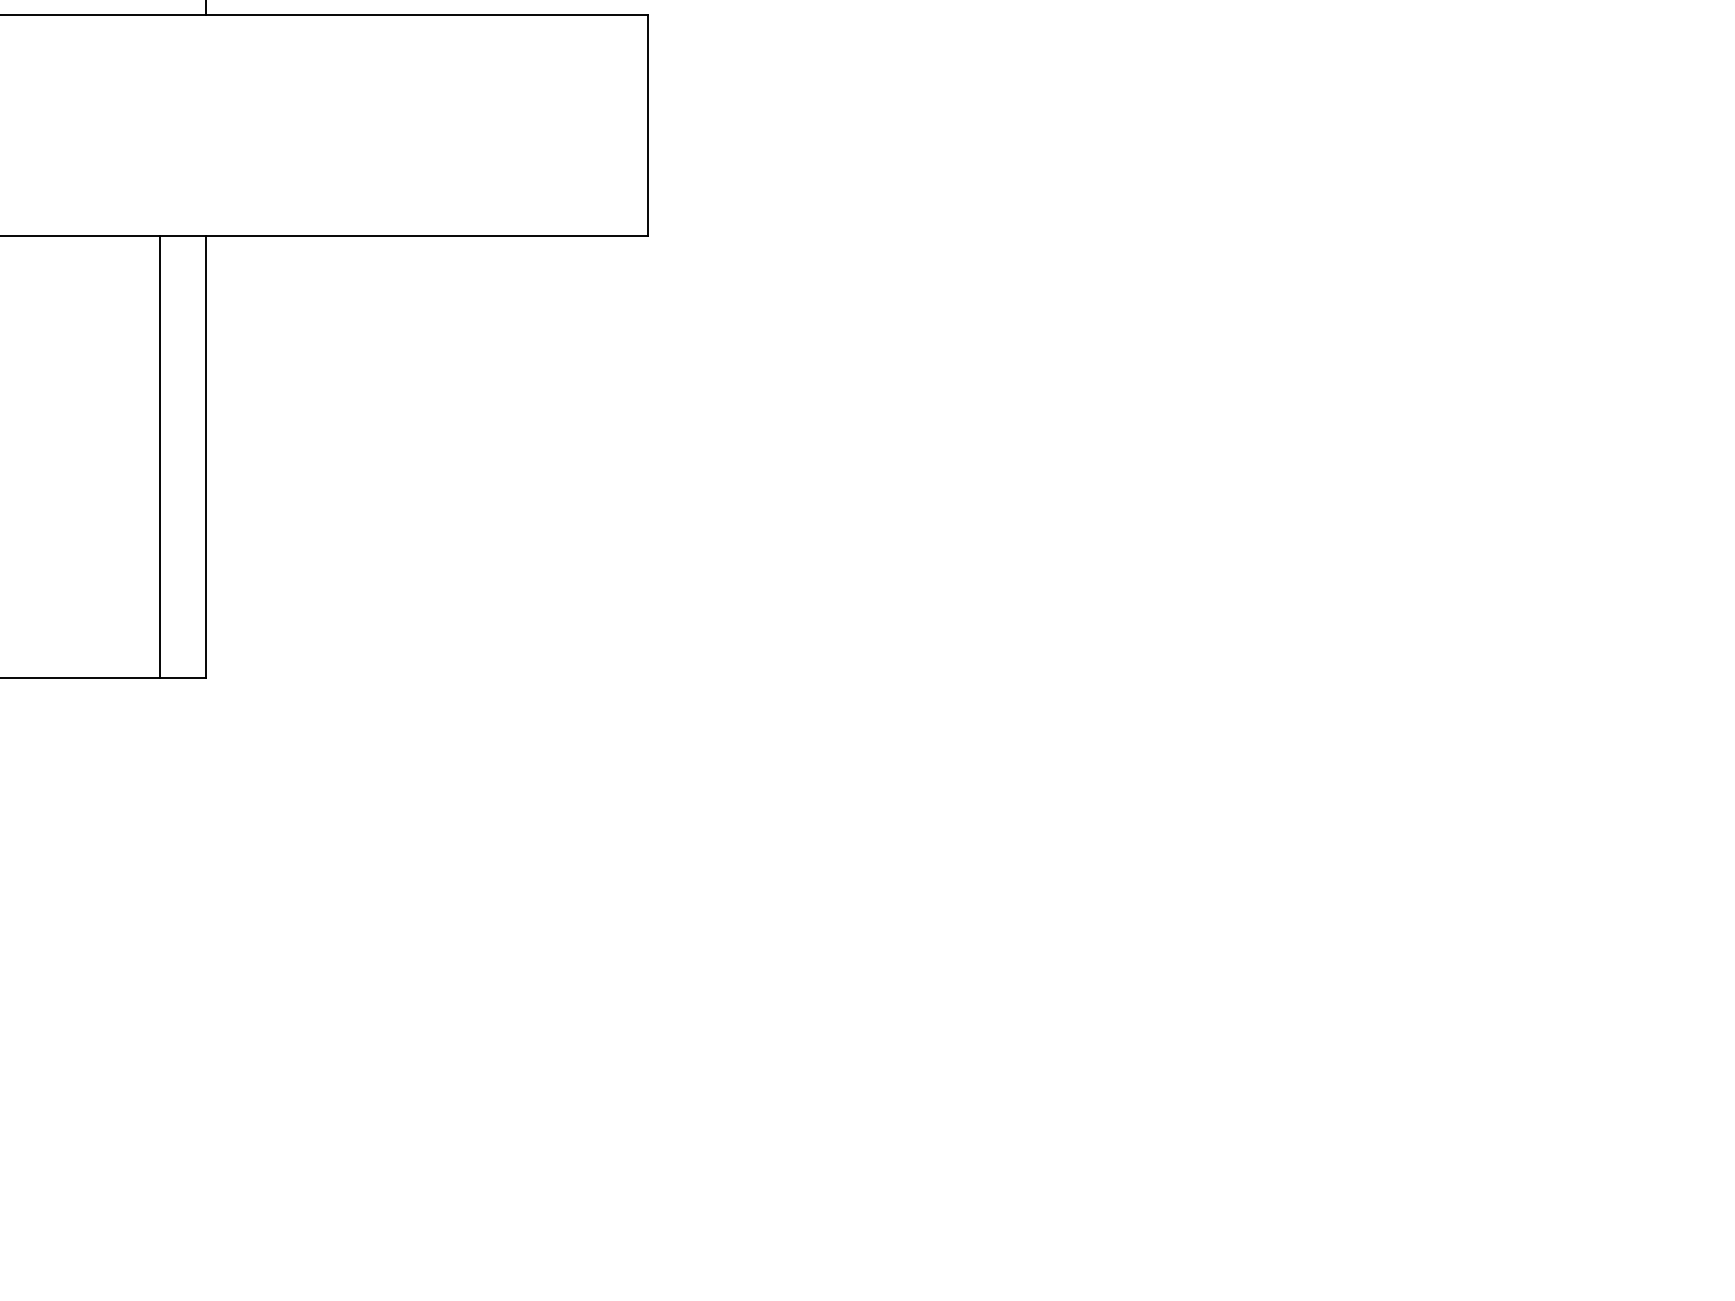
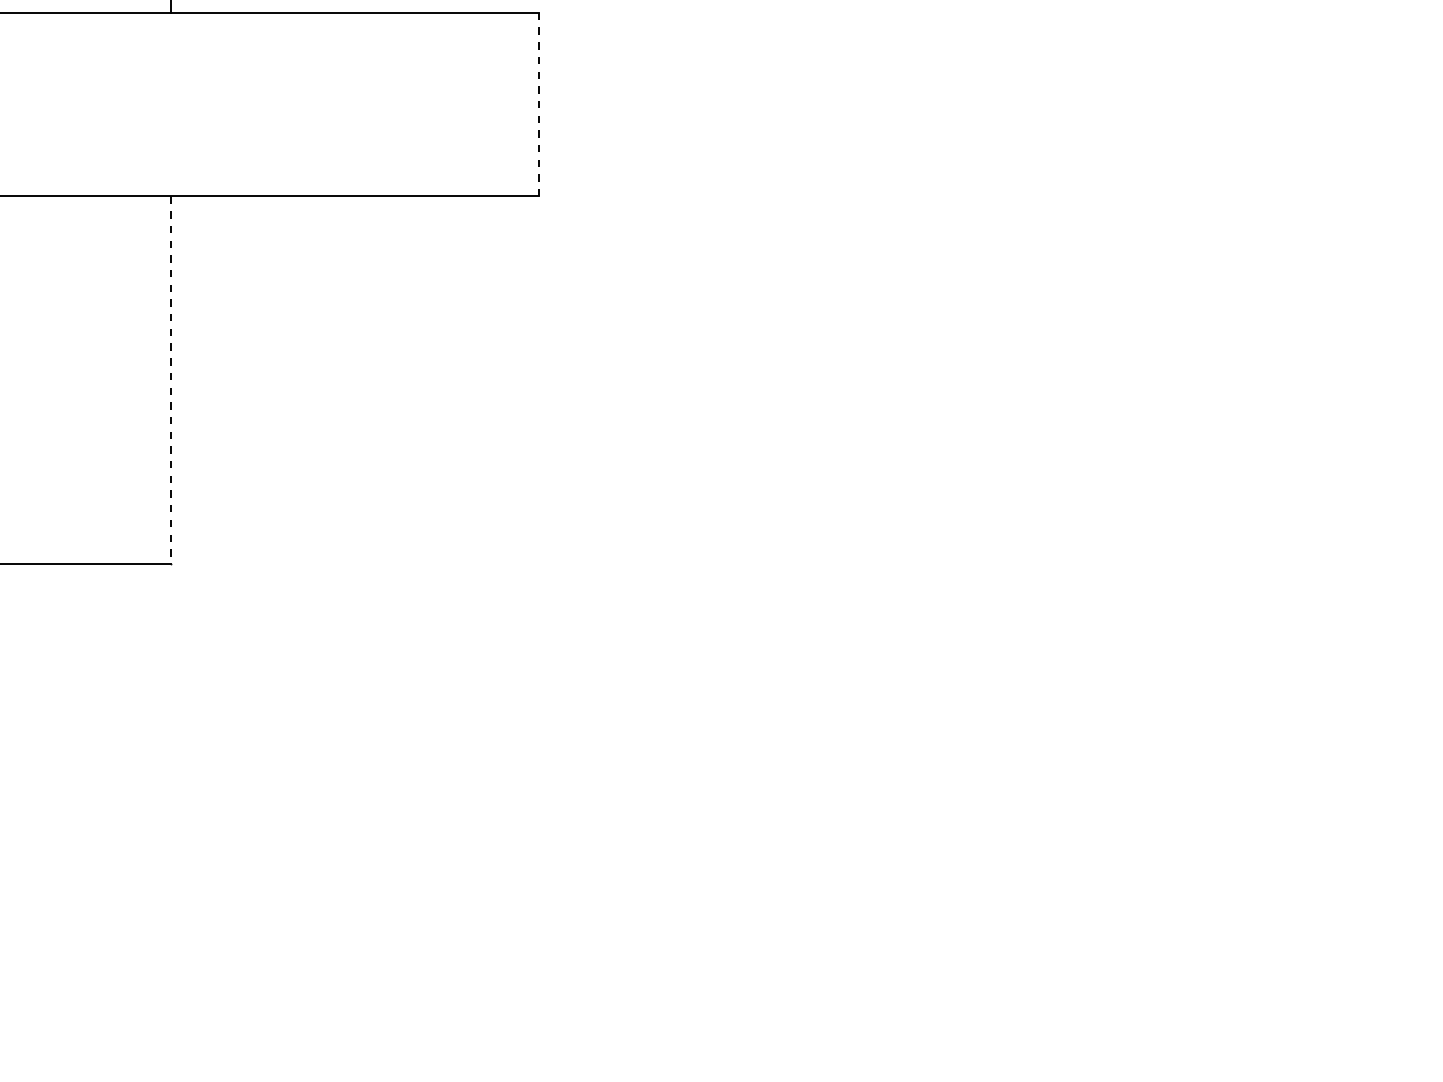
line: (647, 125) -> (538, 104), solid -> dashed
line: (160, 457) -> (133, 380), removed
line: (205, 457) -> (170, 380), solid -> dashed

